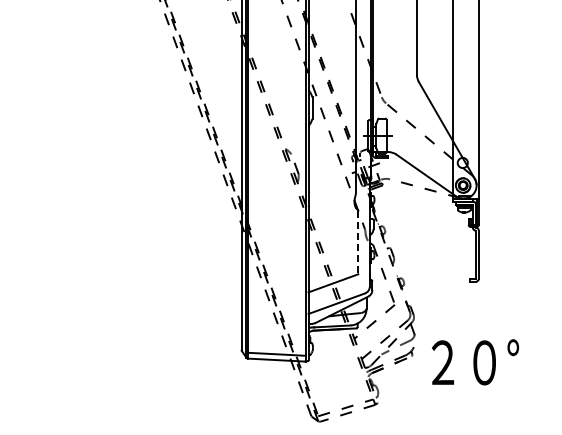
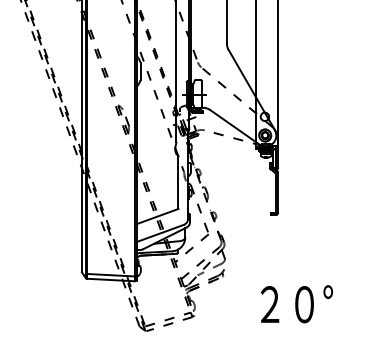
line: (358, 242) -> (178, 182), dashed -> solid
text: (475, 362) -> (296, 304), moved

